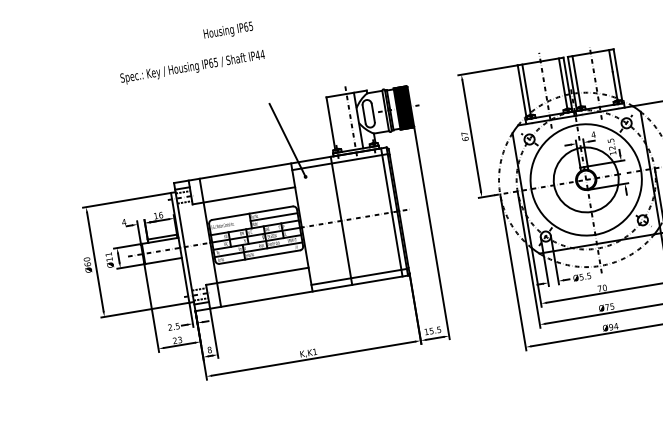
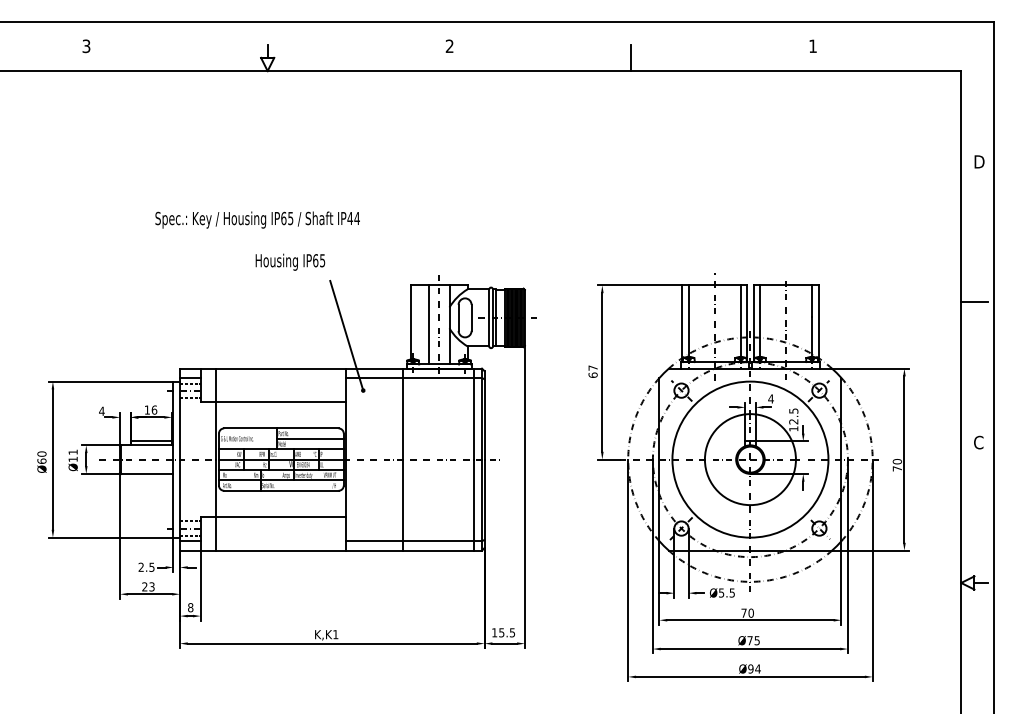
text: (228, 30) -> (290, 261), moved
text: (192, 67) -> (257, 219), moved
line: (343, 122) -> (428, 324), added

